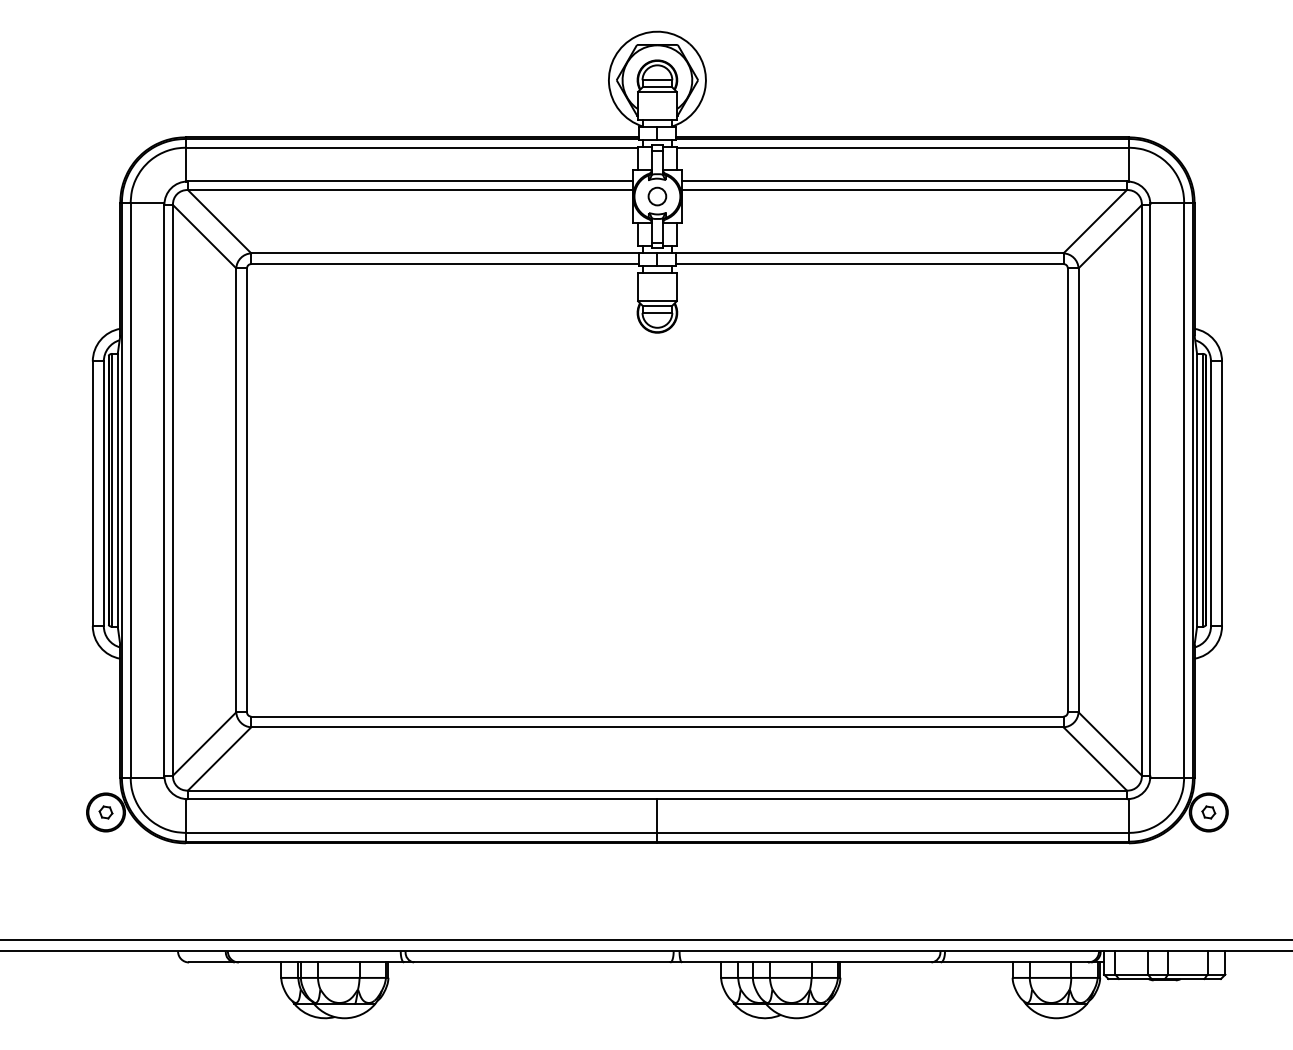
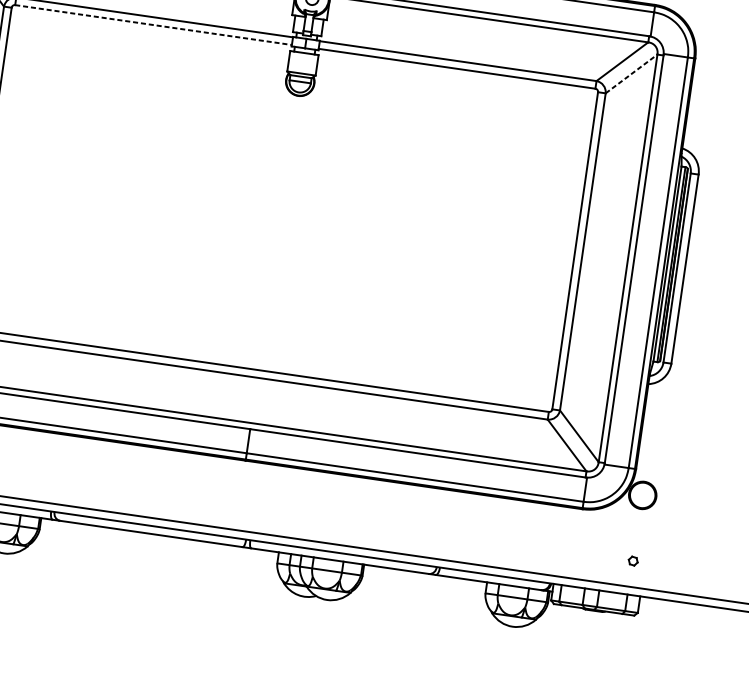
line: (1110, 236) -> (631, 73), solid -> dashed
line: (444, 264) -> (153, 25), solid -> dashed
part: (1208, 812) -> (633, 561), moved

